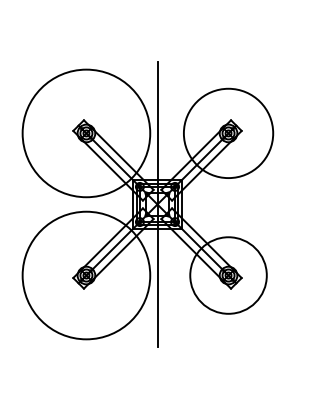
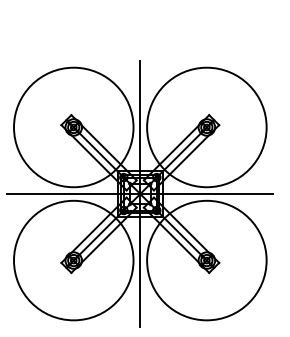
circle: (228, 133) -> (206, 127), size x1.43
line: (157, 204) -> (140, 194), added
circle: (228, 275) -> (206, 260), size x1.67

